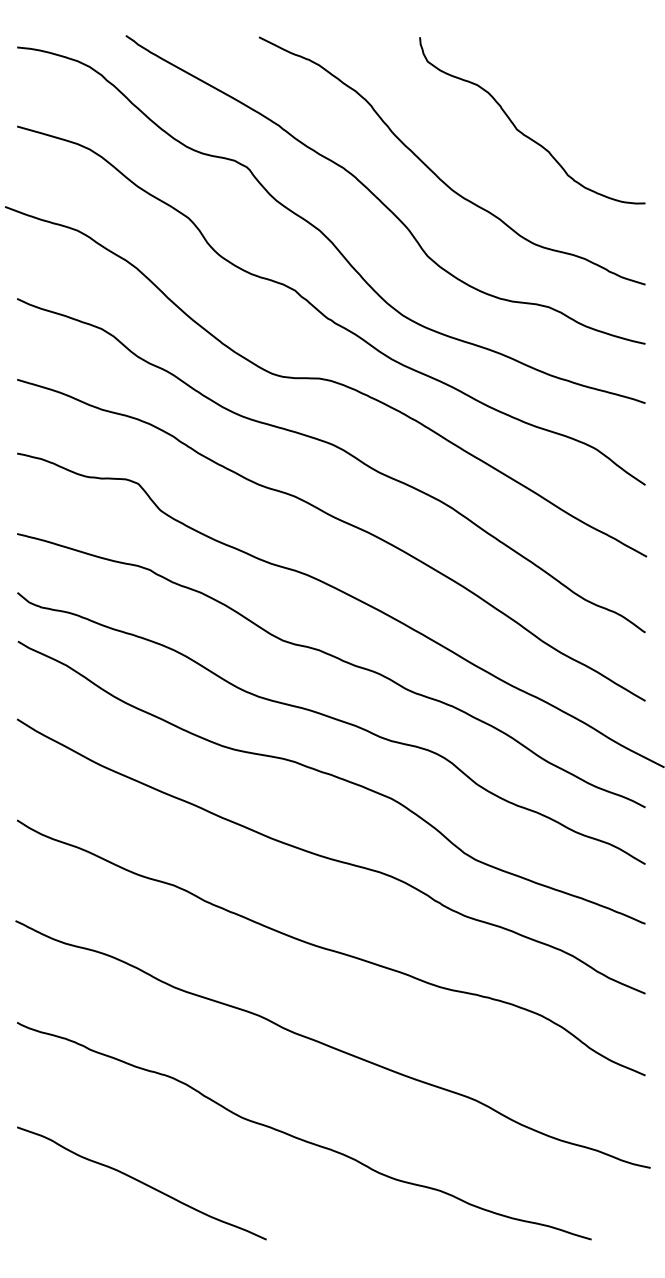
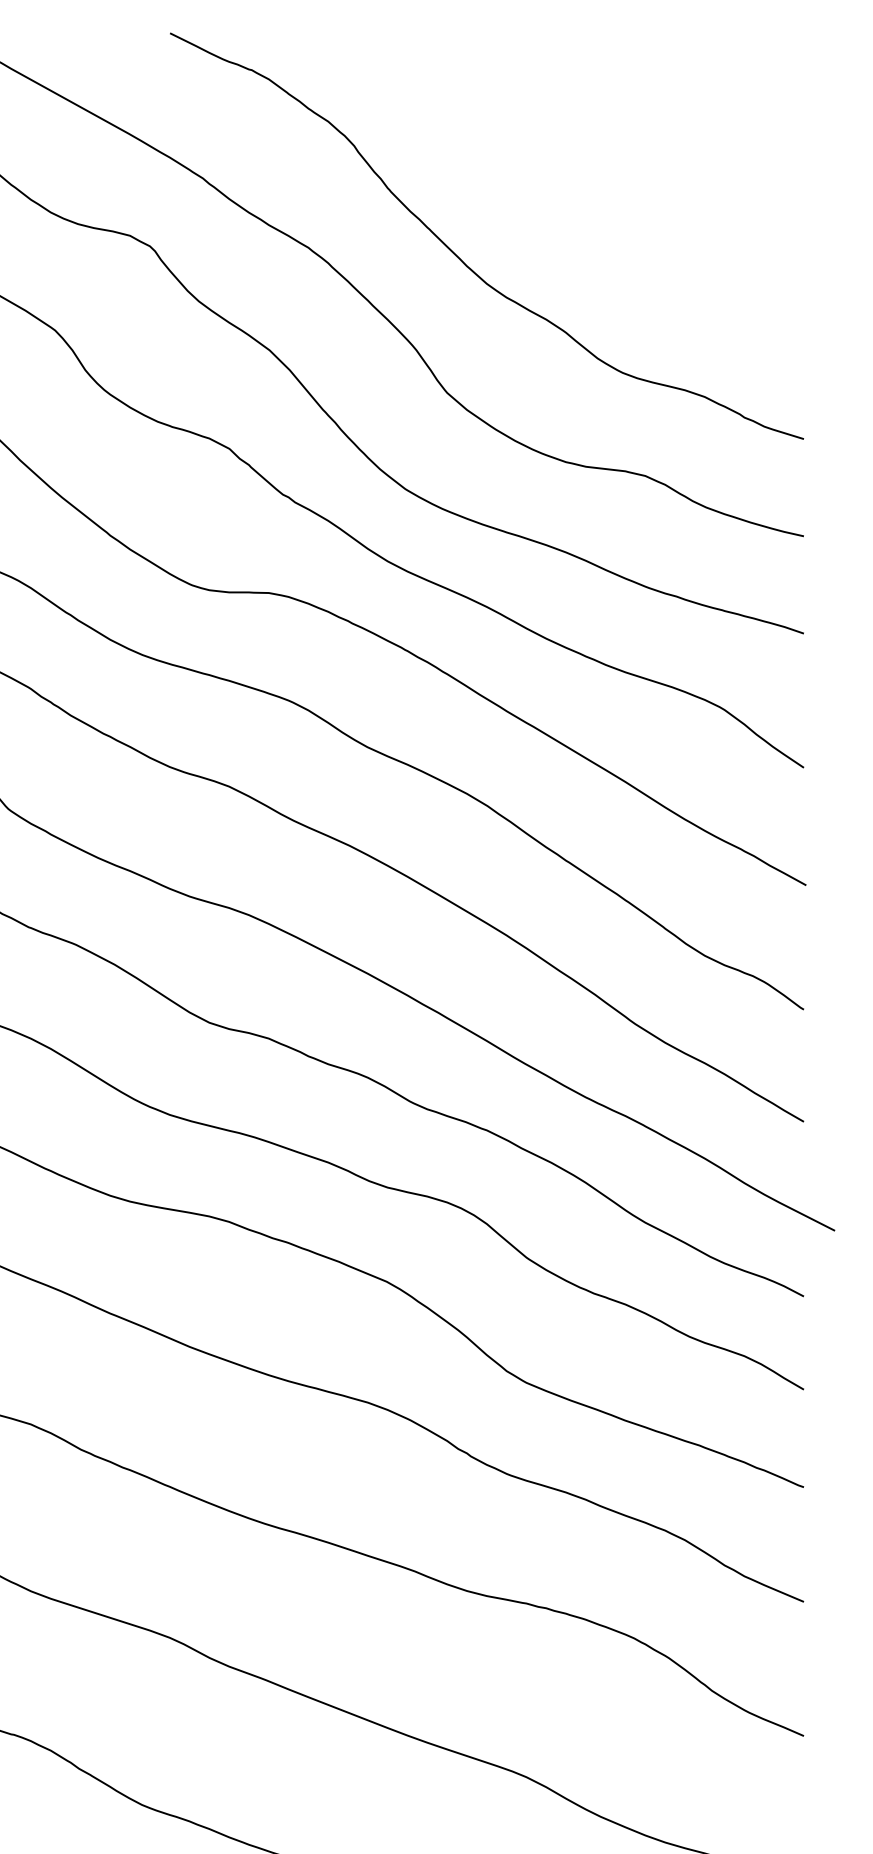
curve: (521, 131) -> (600, 187), removed

